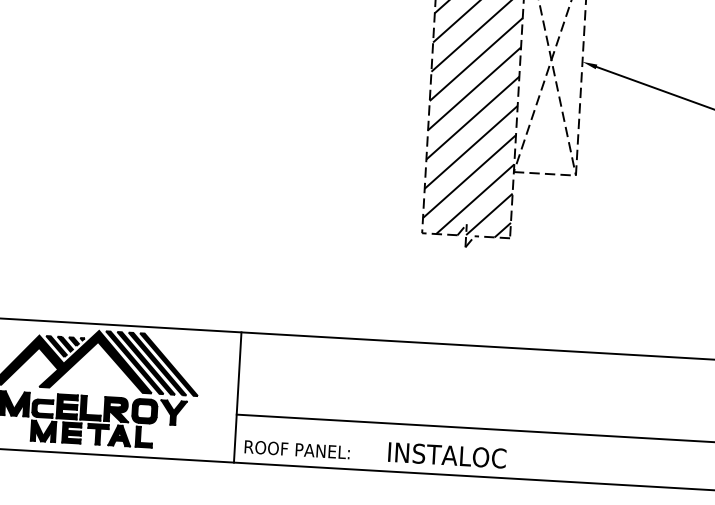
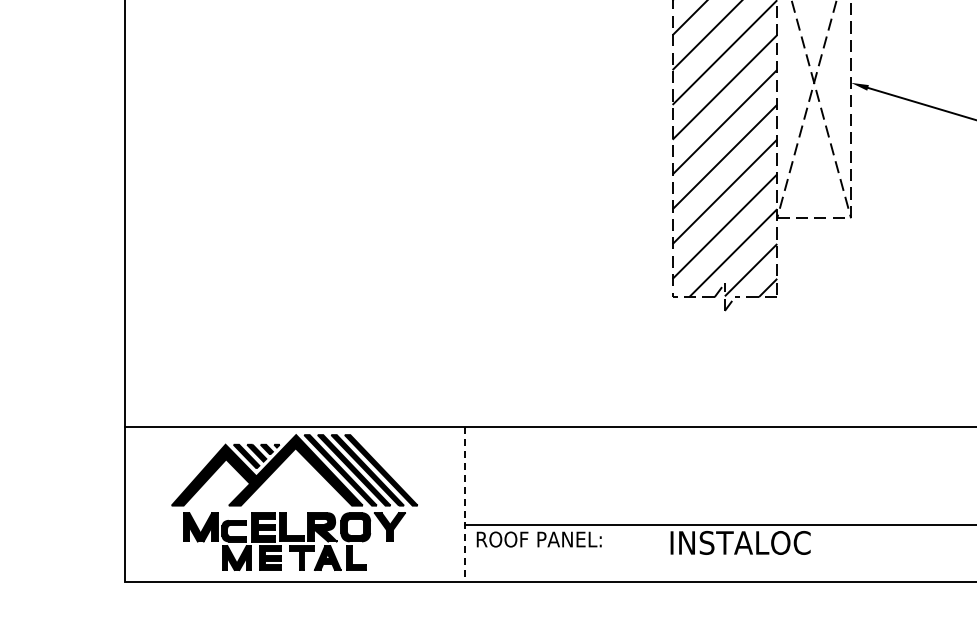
line: (238, 398) -> (465, 505), solid -> dashed
text: (296, 449) -> (538, 539), moved
text: (447, 455) -> (740, 542), moved

